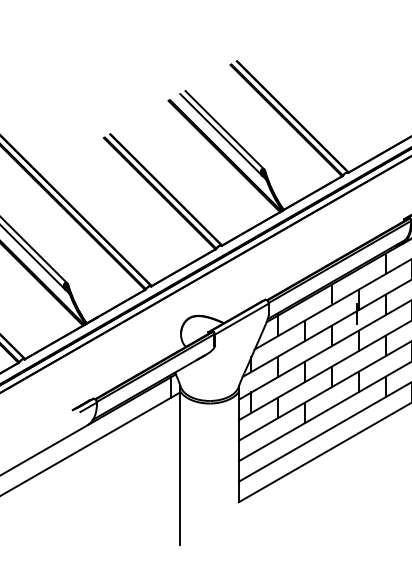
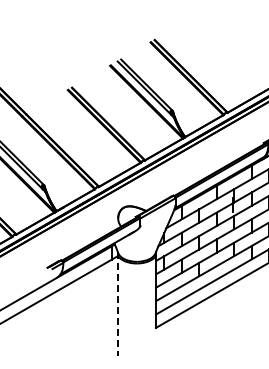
line: (179, 466) -> (117, 304), solid -> dashed

